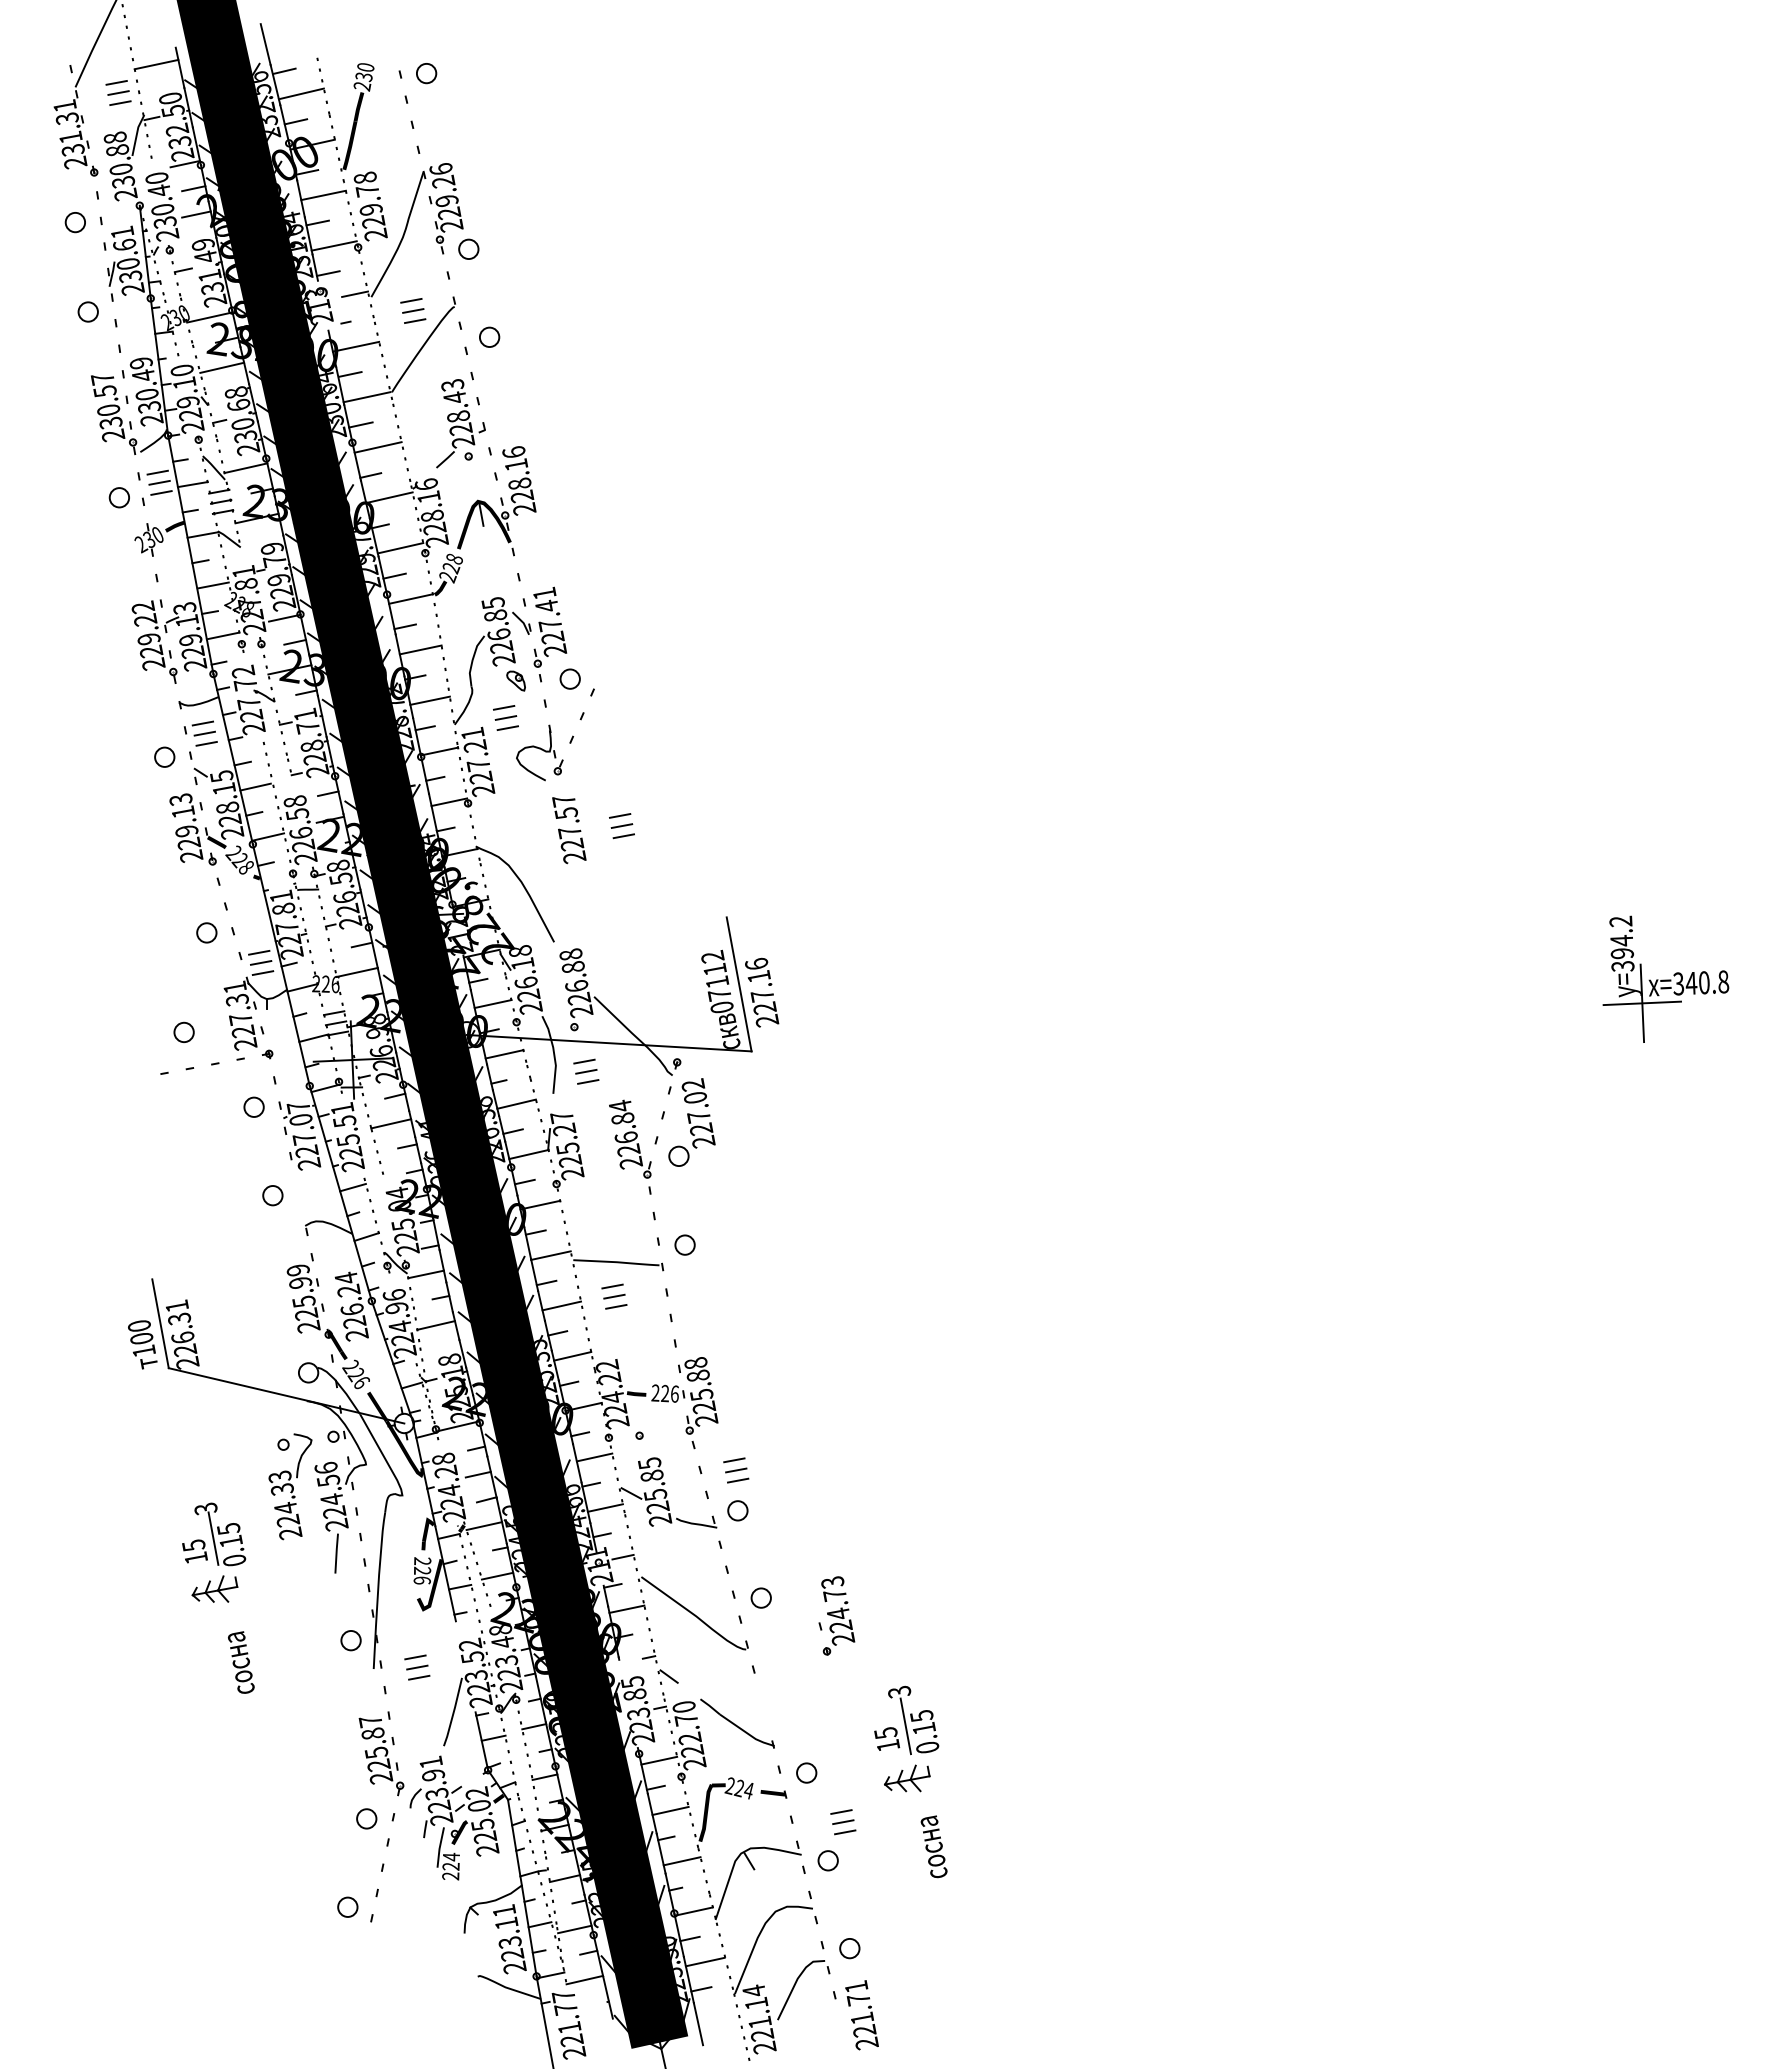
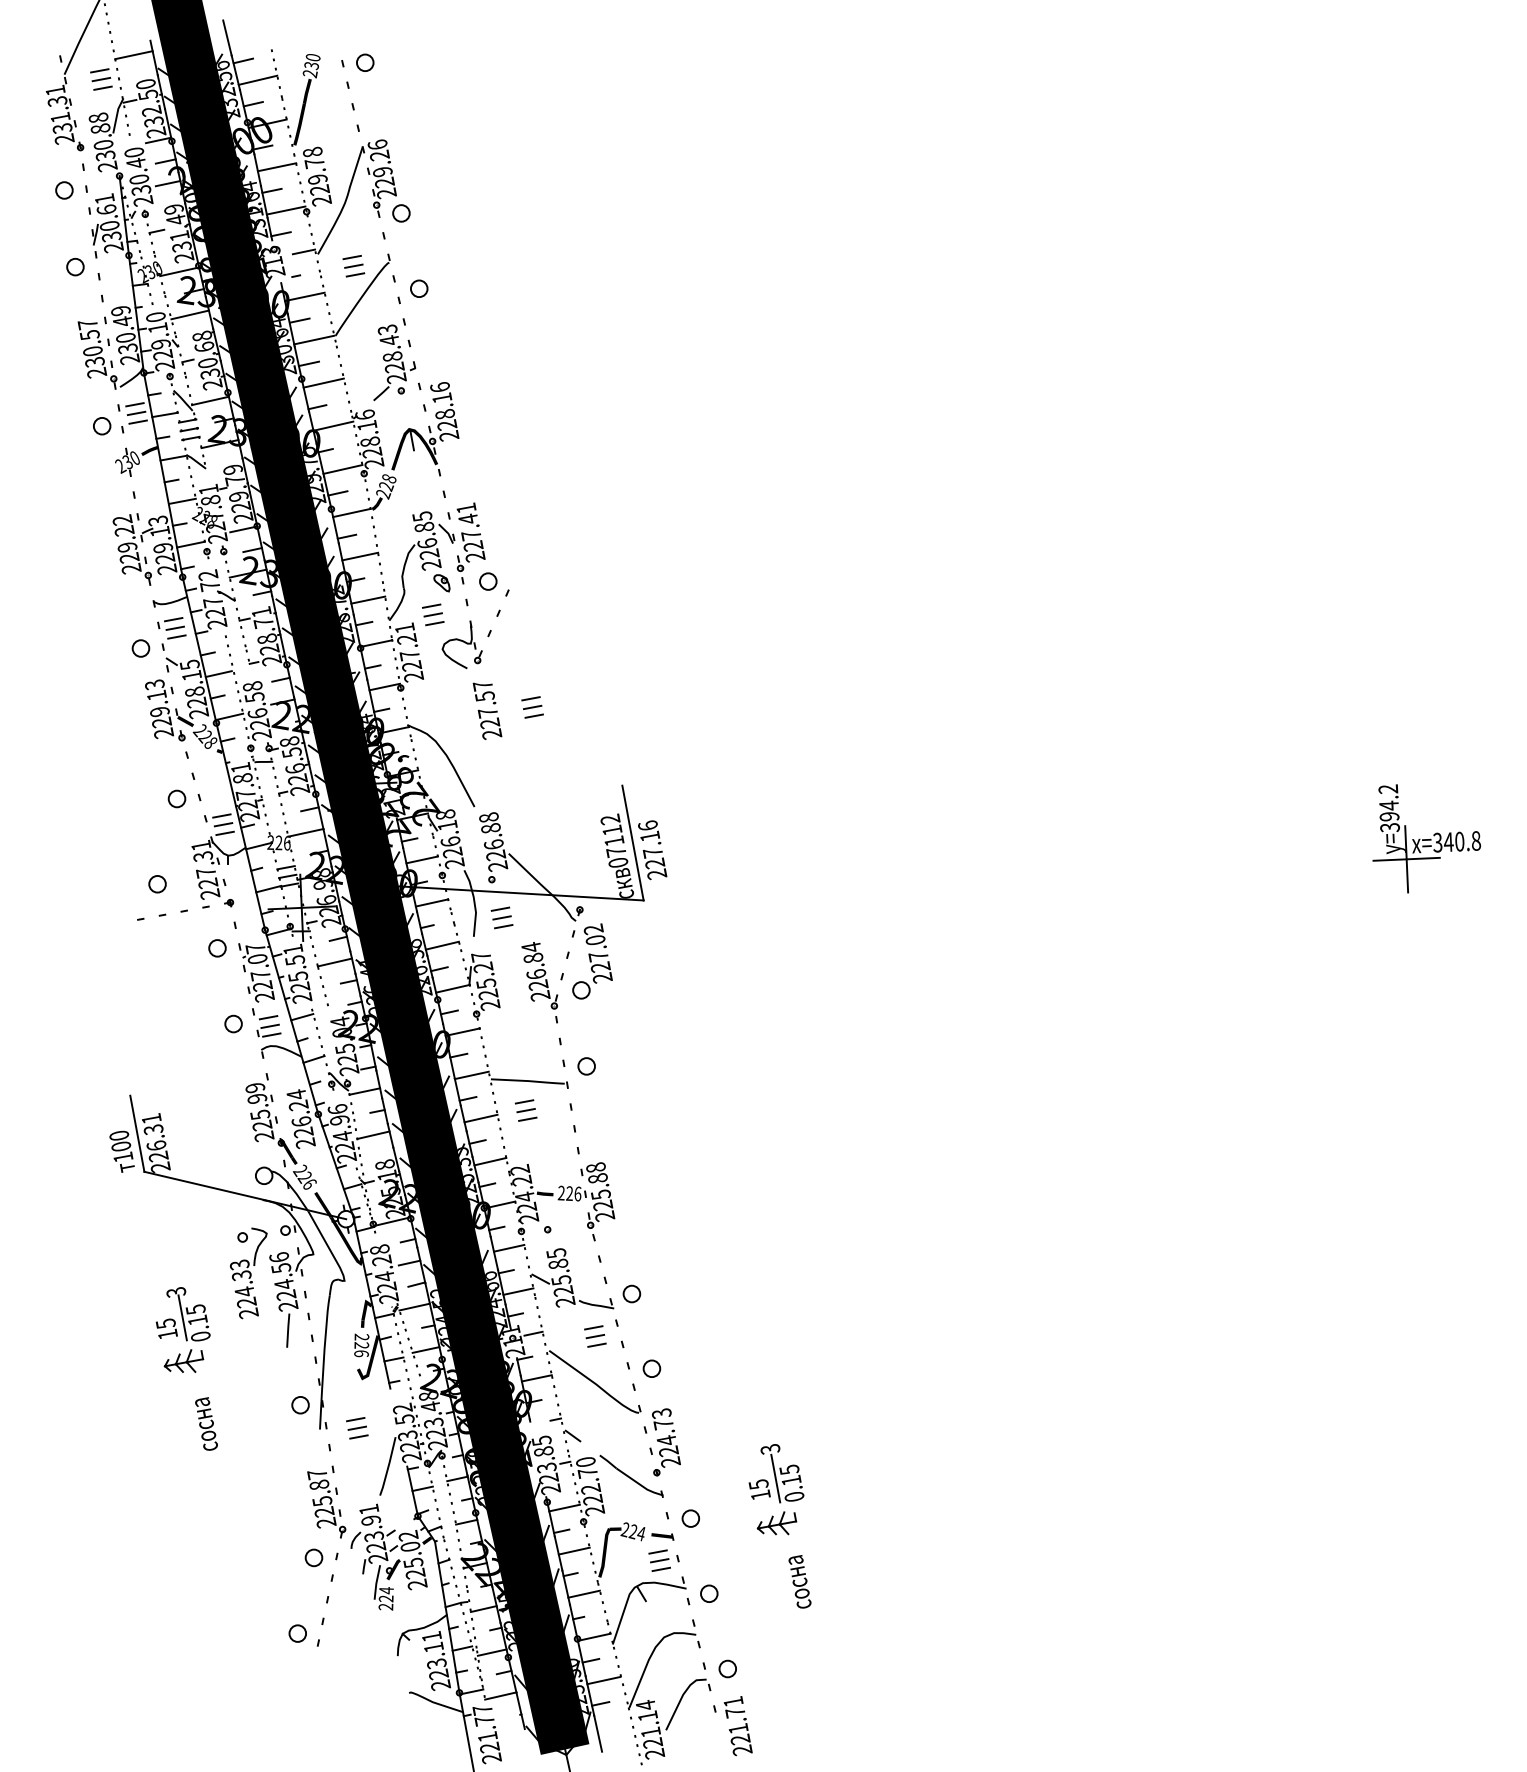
part: (311, 1194) -> (266, 1023), added
part: (736, 1470) -> (595, 1336), moved
part: (836, 1615) -> (664, 1441), moved
part: (843, 1822) -> (659, 1561), moved

